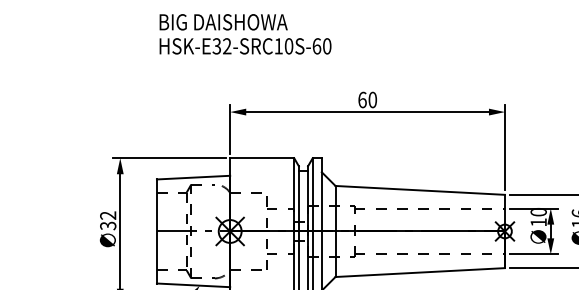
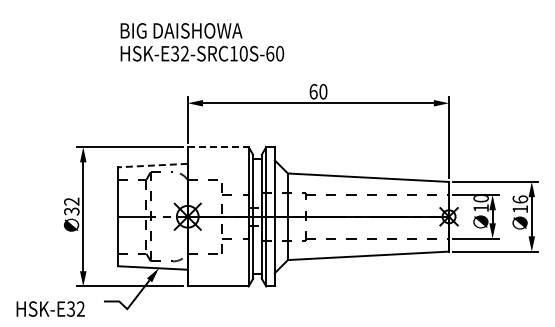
text: (245, 34) -> (202, 42), moved
line: (262, 158) -> (218, 147), solid -> dashed
line: (193, 177) -> (152, 165), solid -> dashed

